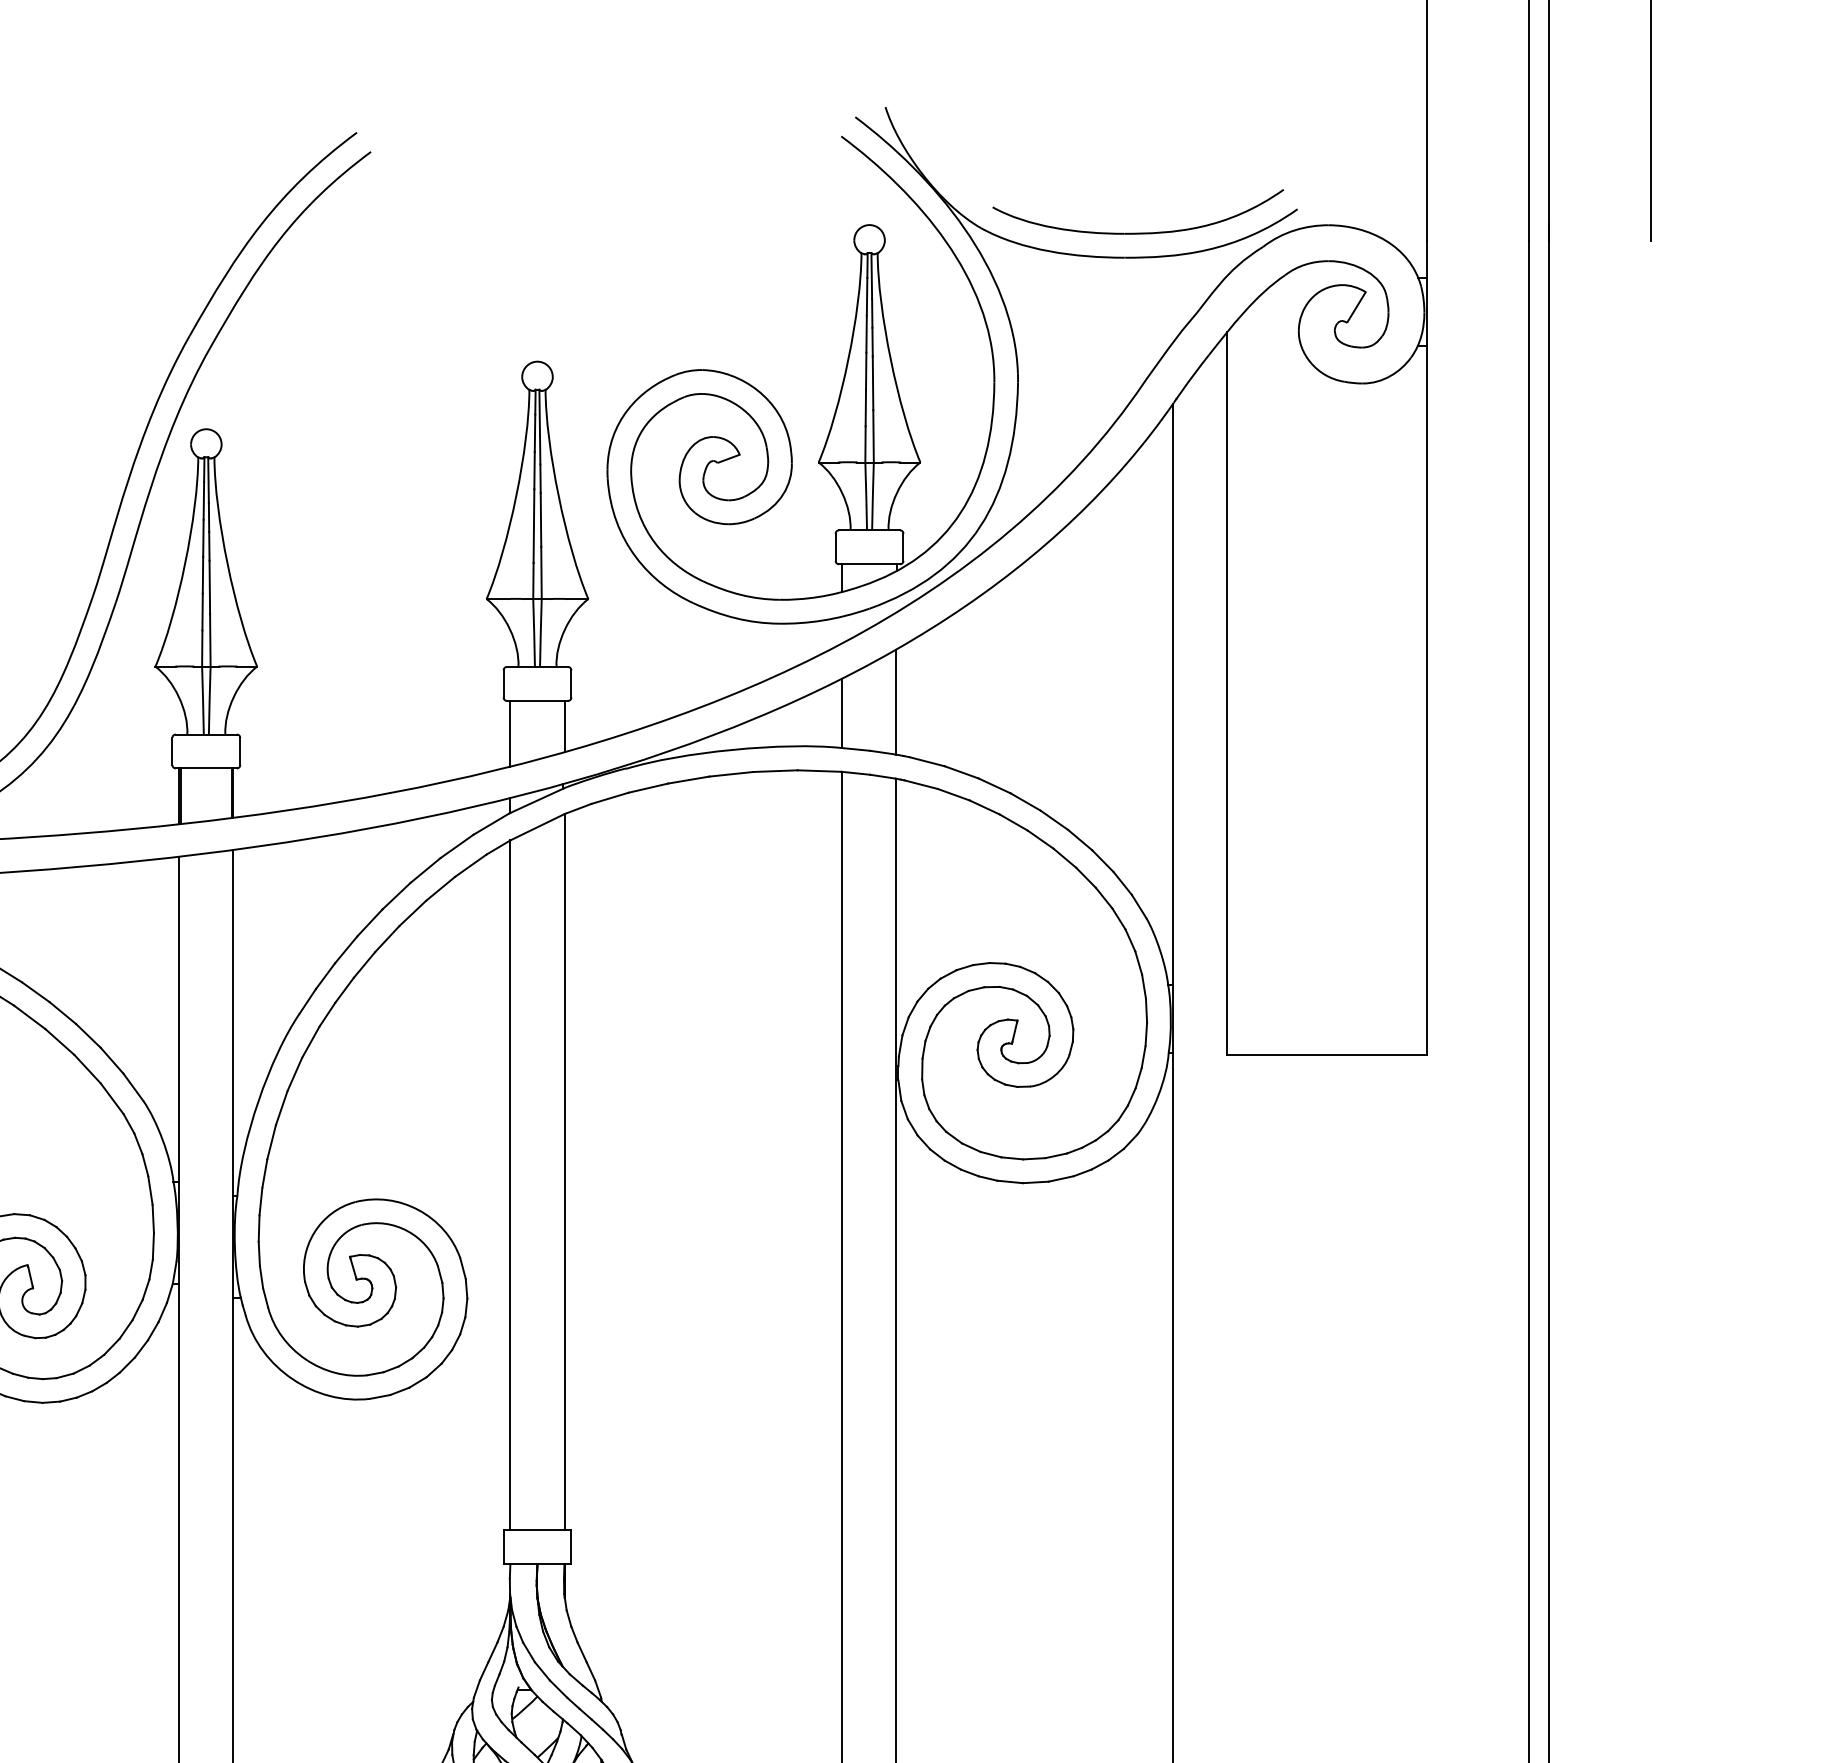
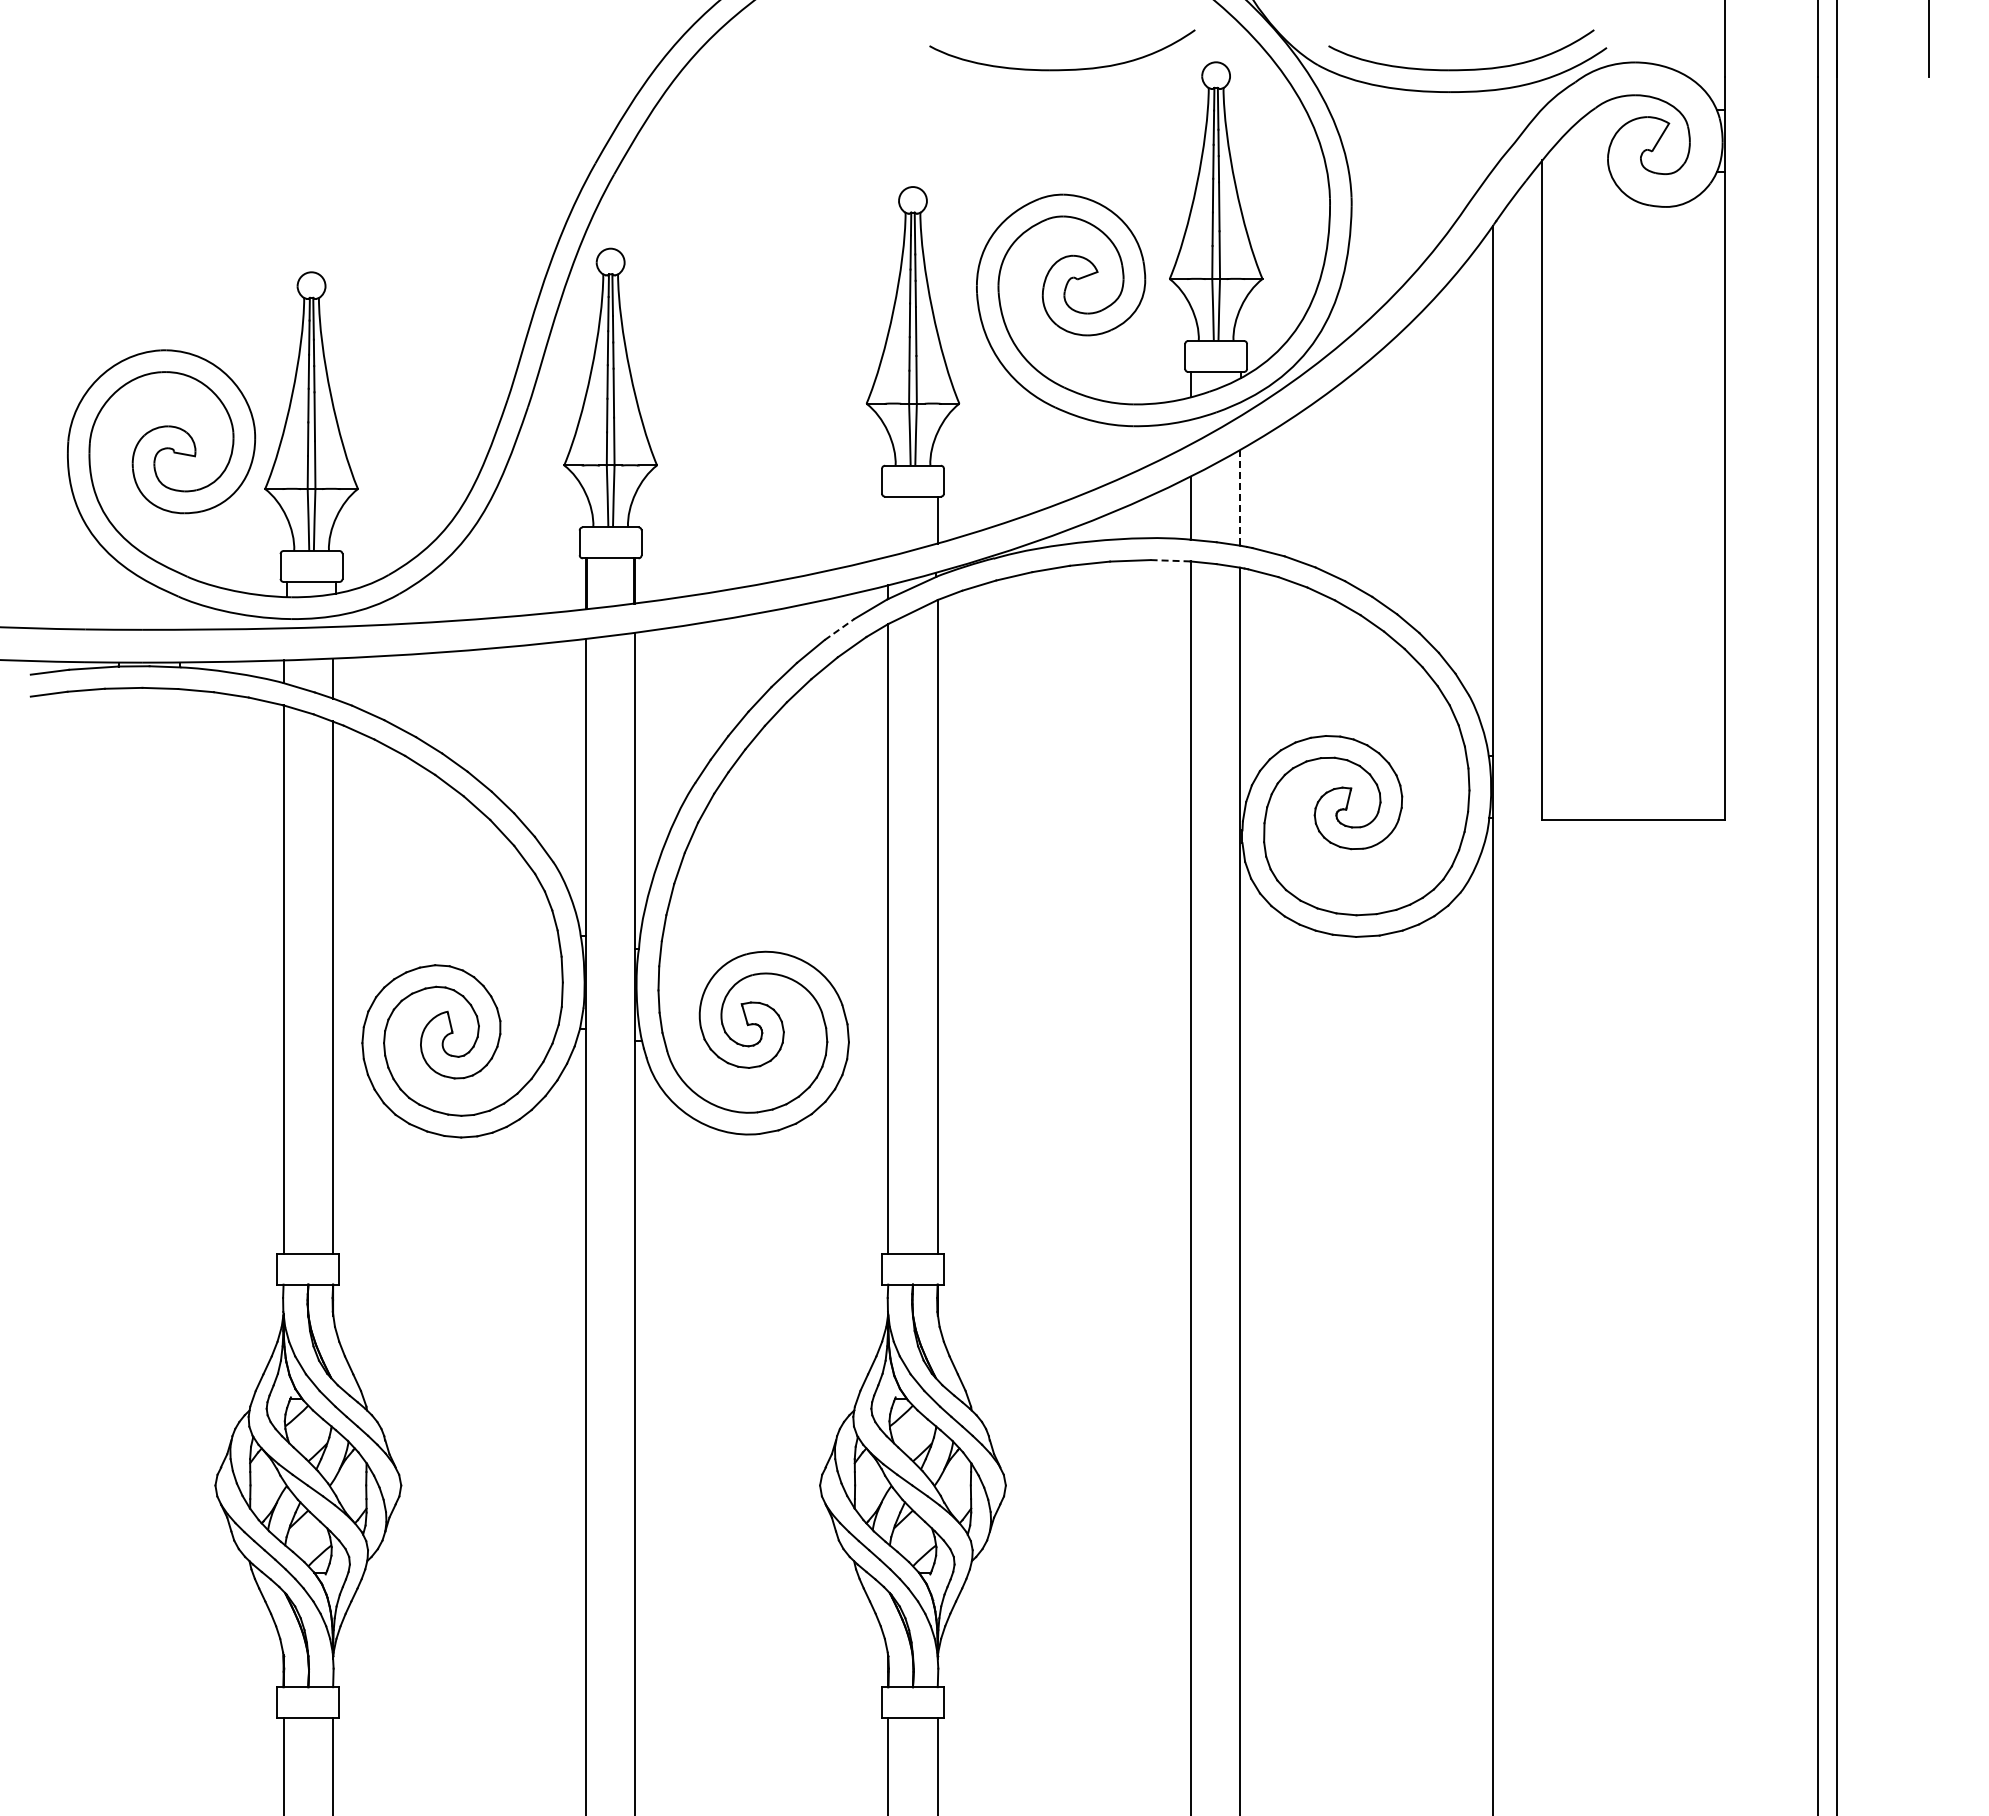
part: (701, 232) -> (1062, 69), added
line: (896, 701) -> (1240, 497), solid -> dashed
line: (510, 733) -> (888, 526), removed
line: (819, 770) -> (1170, 560), solid -> dashed
line: (458, 846) -> (840, 629), solid -> dashed

